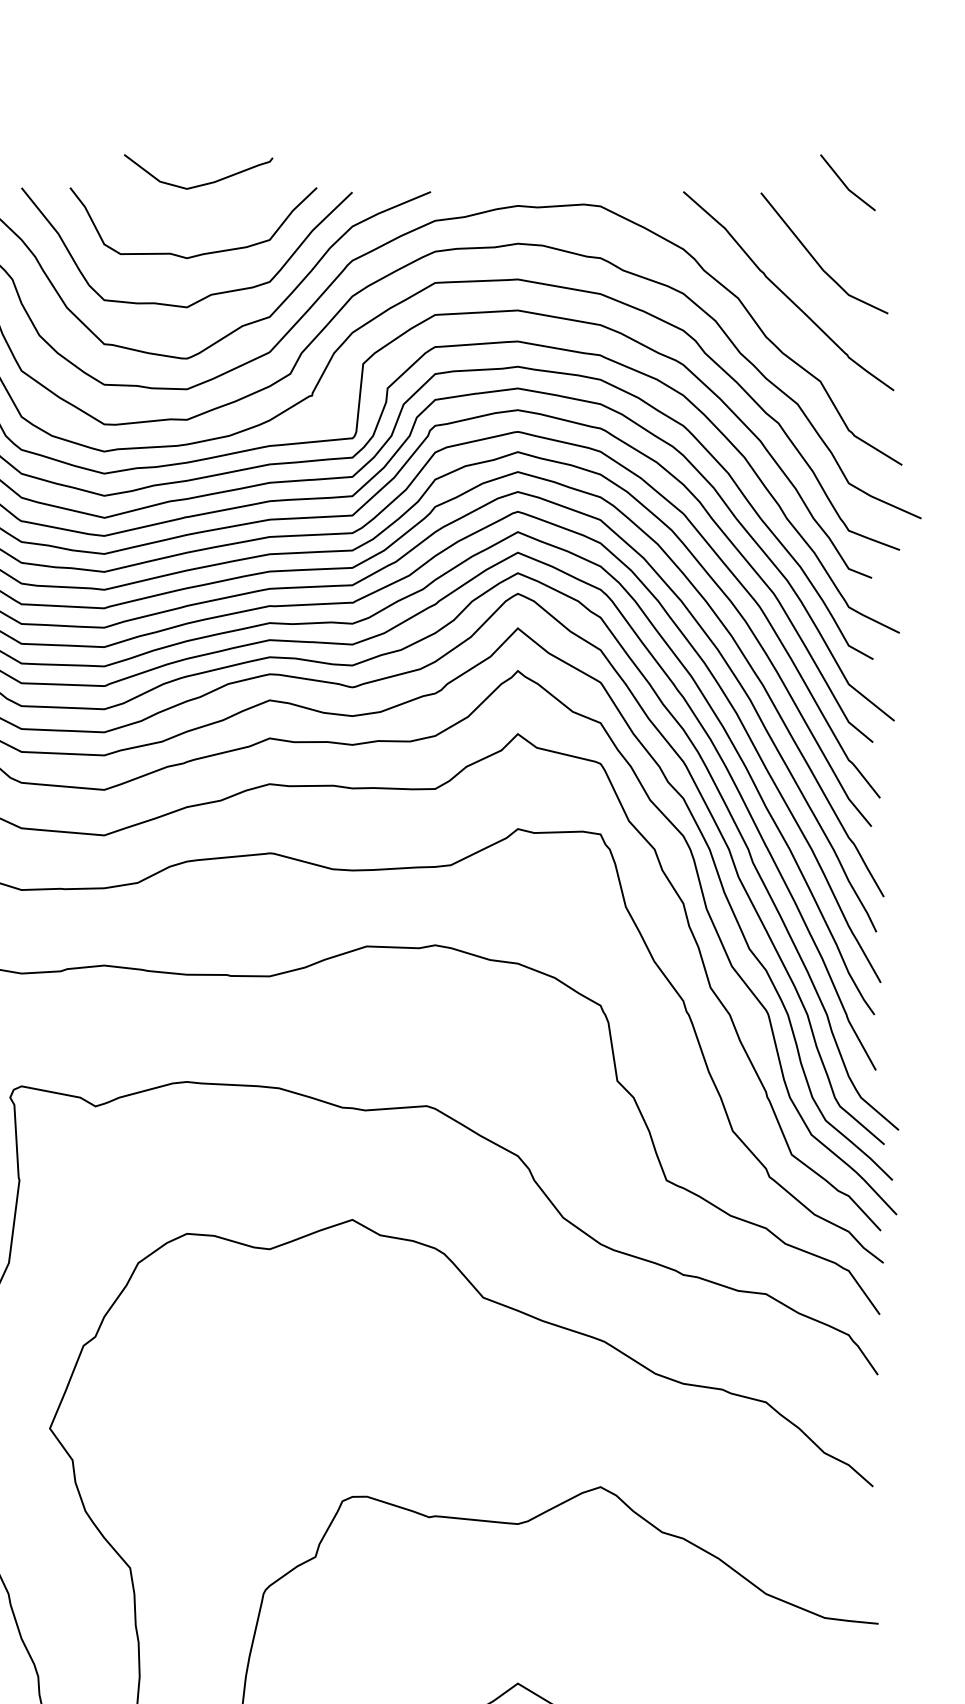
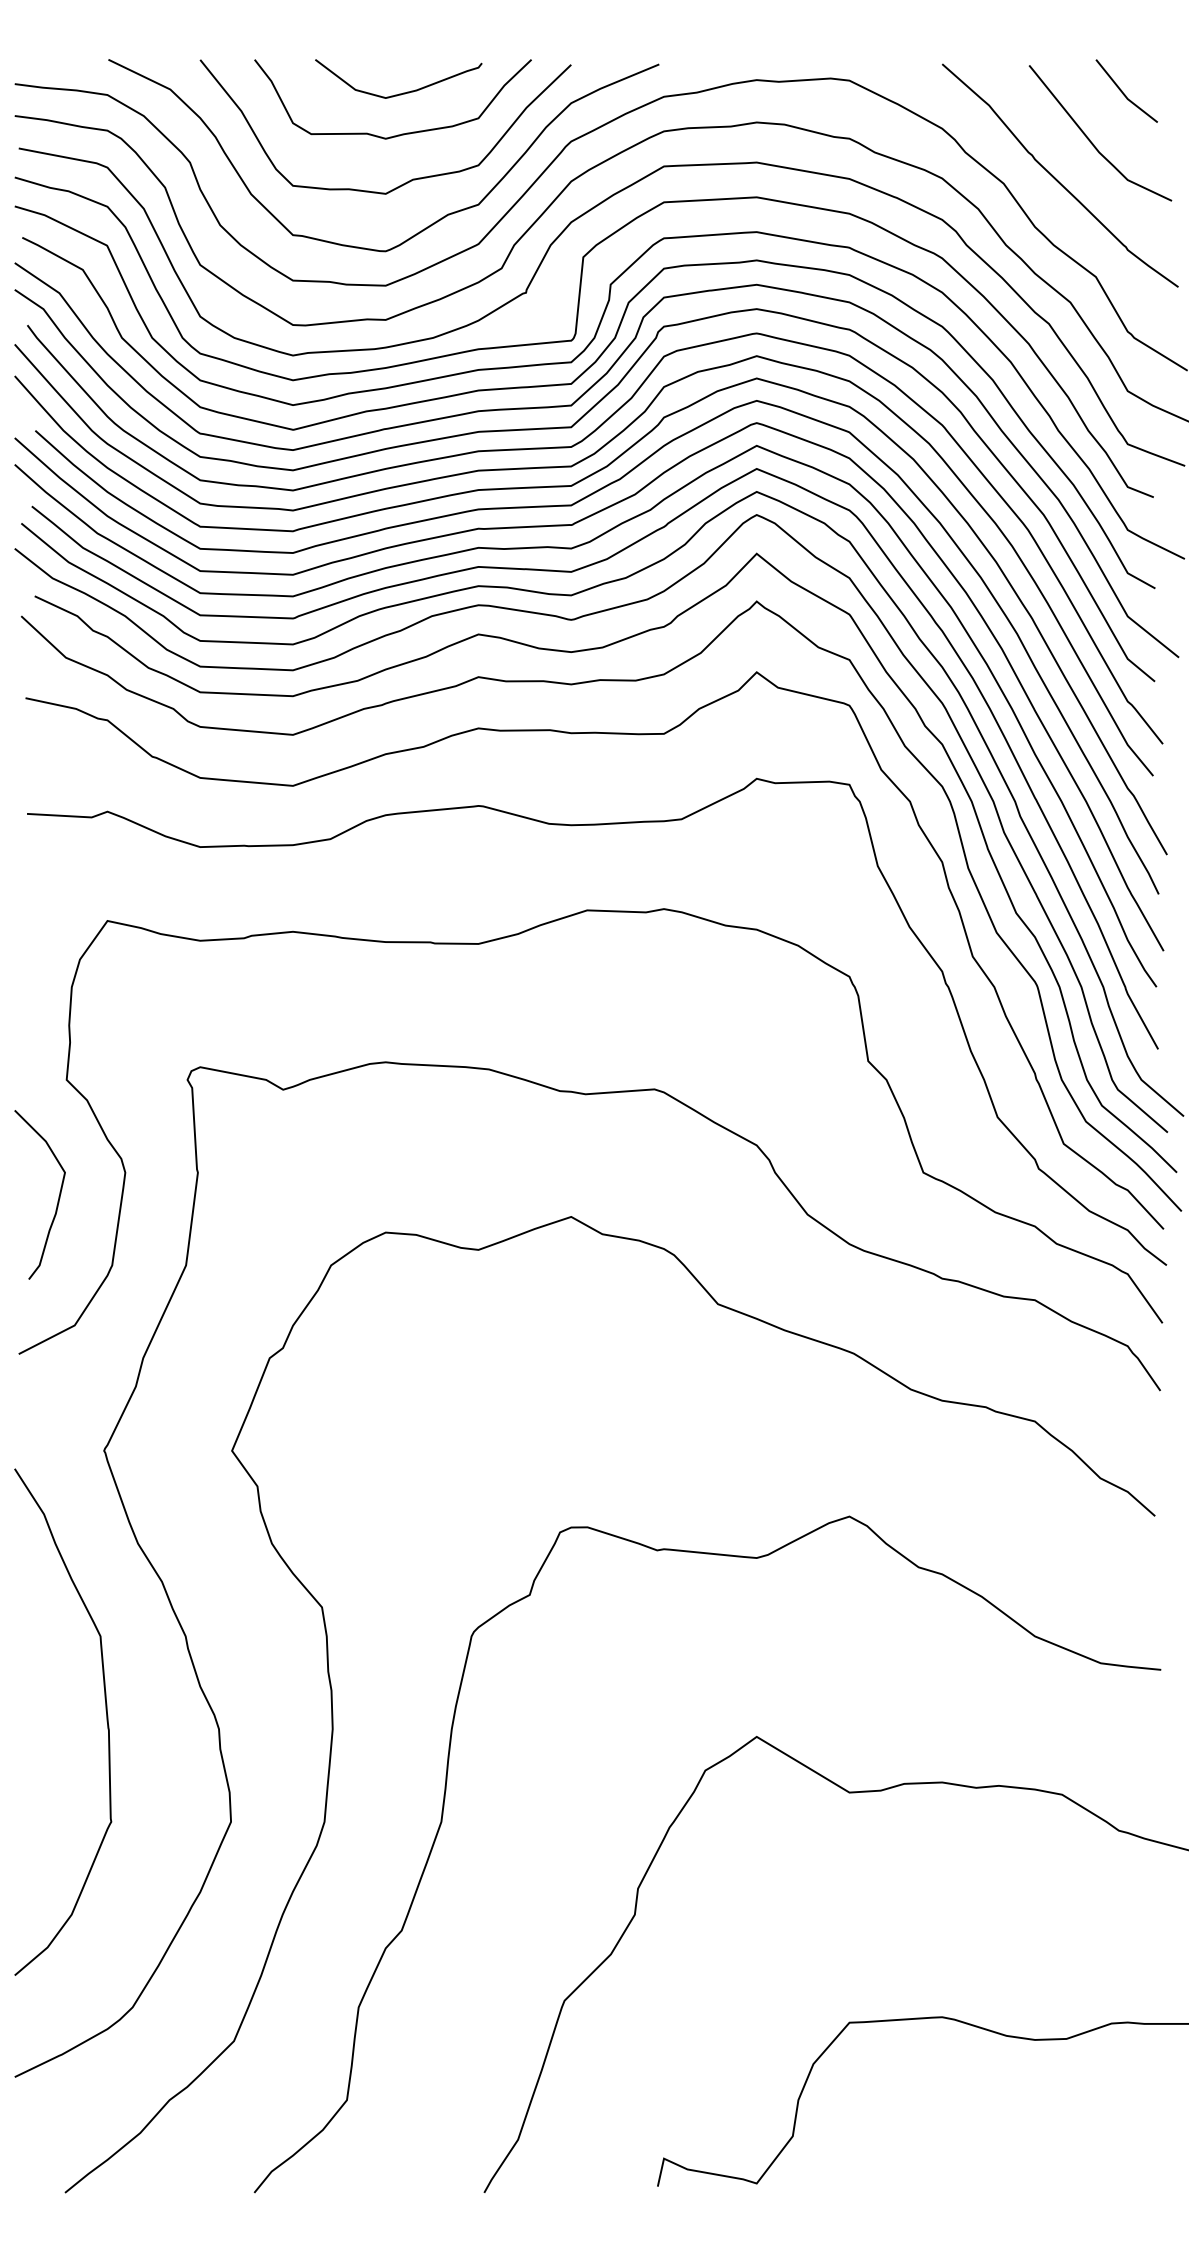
curve: (202, 183) -> (403, 92), moved
line: (845, 183) -> (1123, 92), moved

